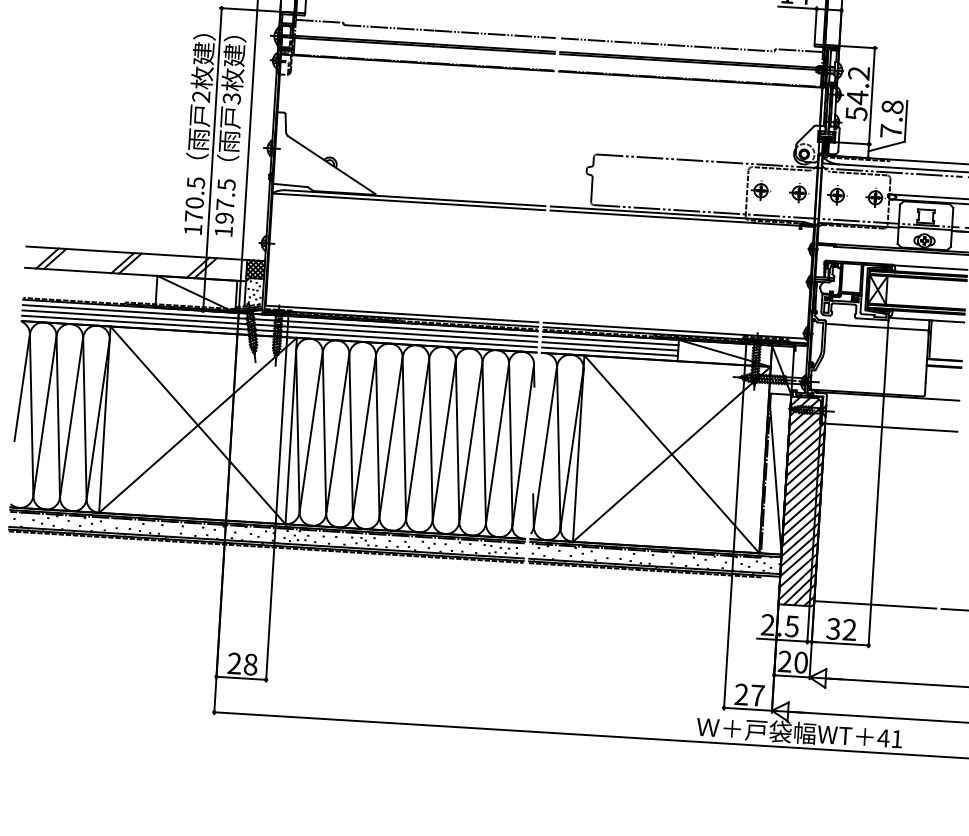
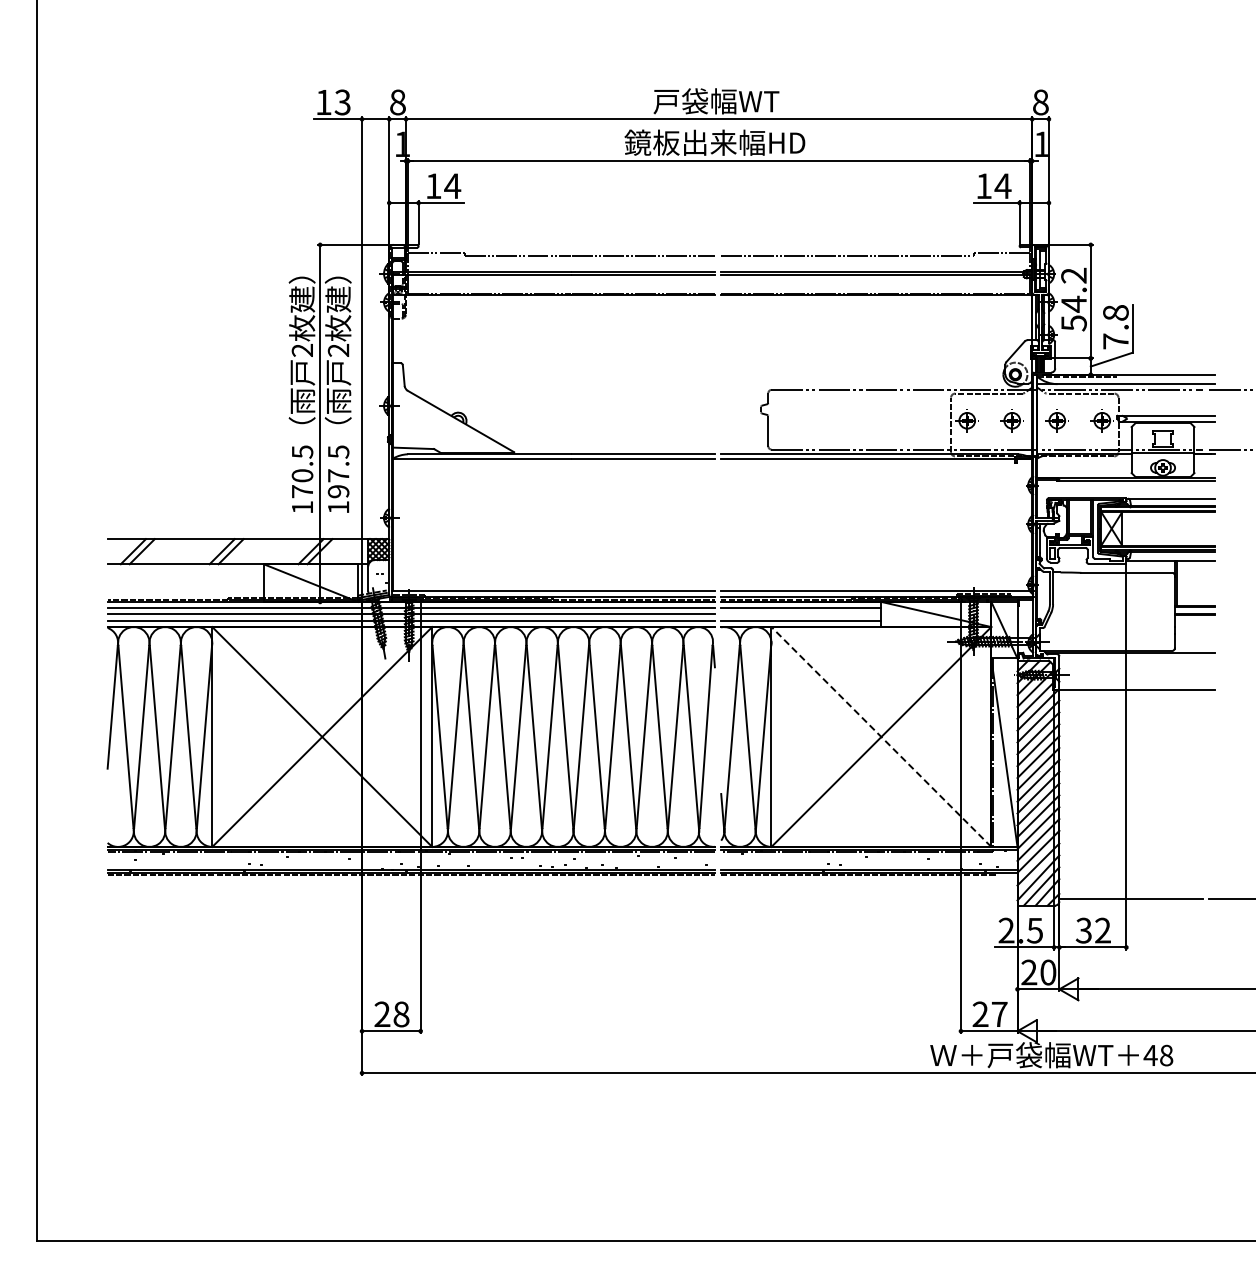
text: (231, 98) -> (338, 350), 3 -> 2
line: (610, 346) -> (801, 614), removed
line: (672, 453) -> (881, 736), solid -> dashed
text: (897, 739) -> (1166, 1055), 41 -> 48

